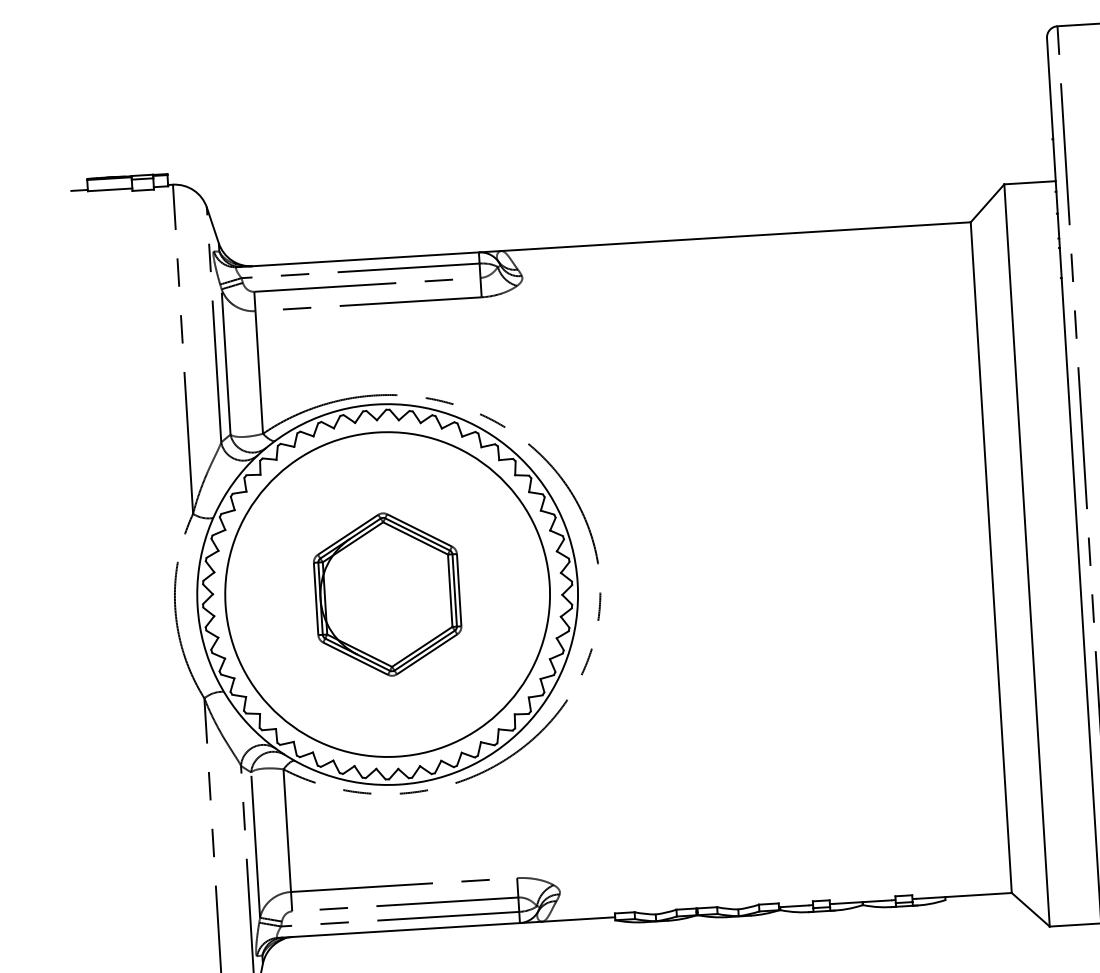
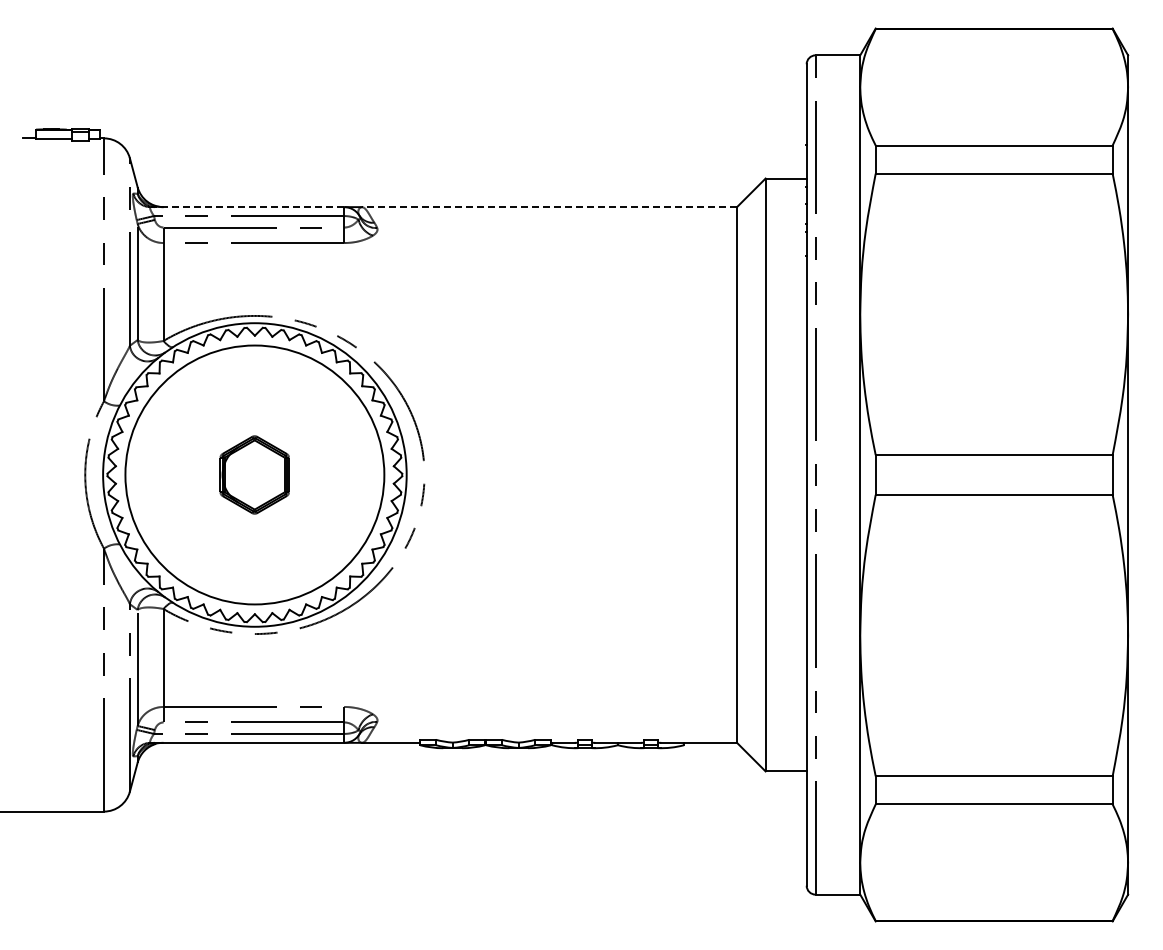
line: (735, 237) -> (549, 207), solid -> dashed
line: (357, 260) -> (247, 207), solid -> dashed
part: (387, 593) -> (254, 474), size x0.6

